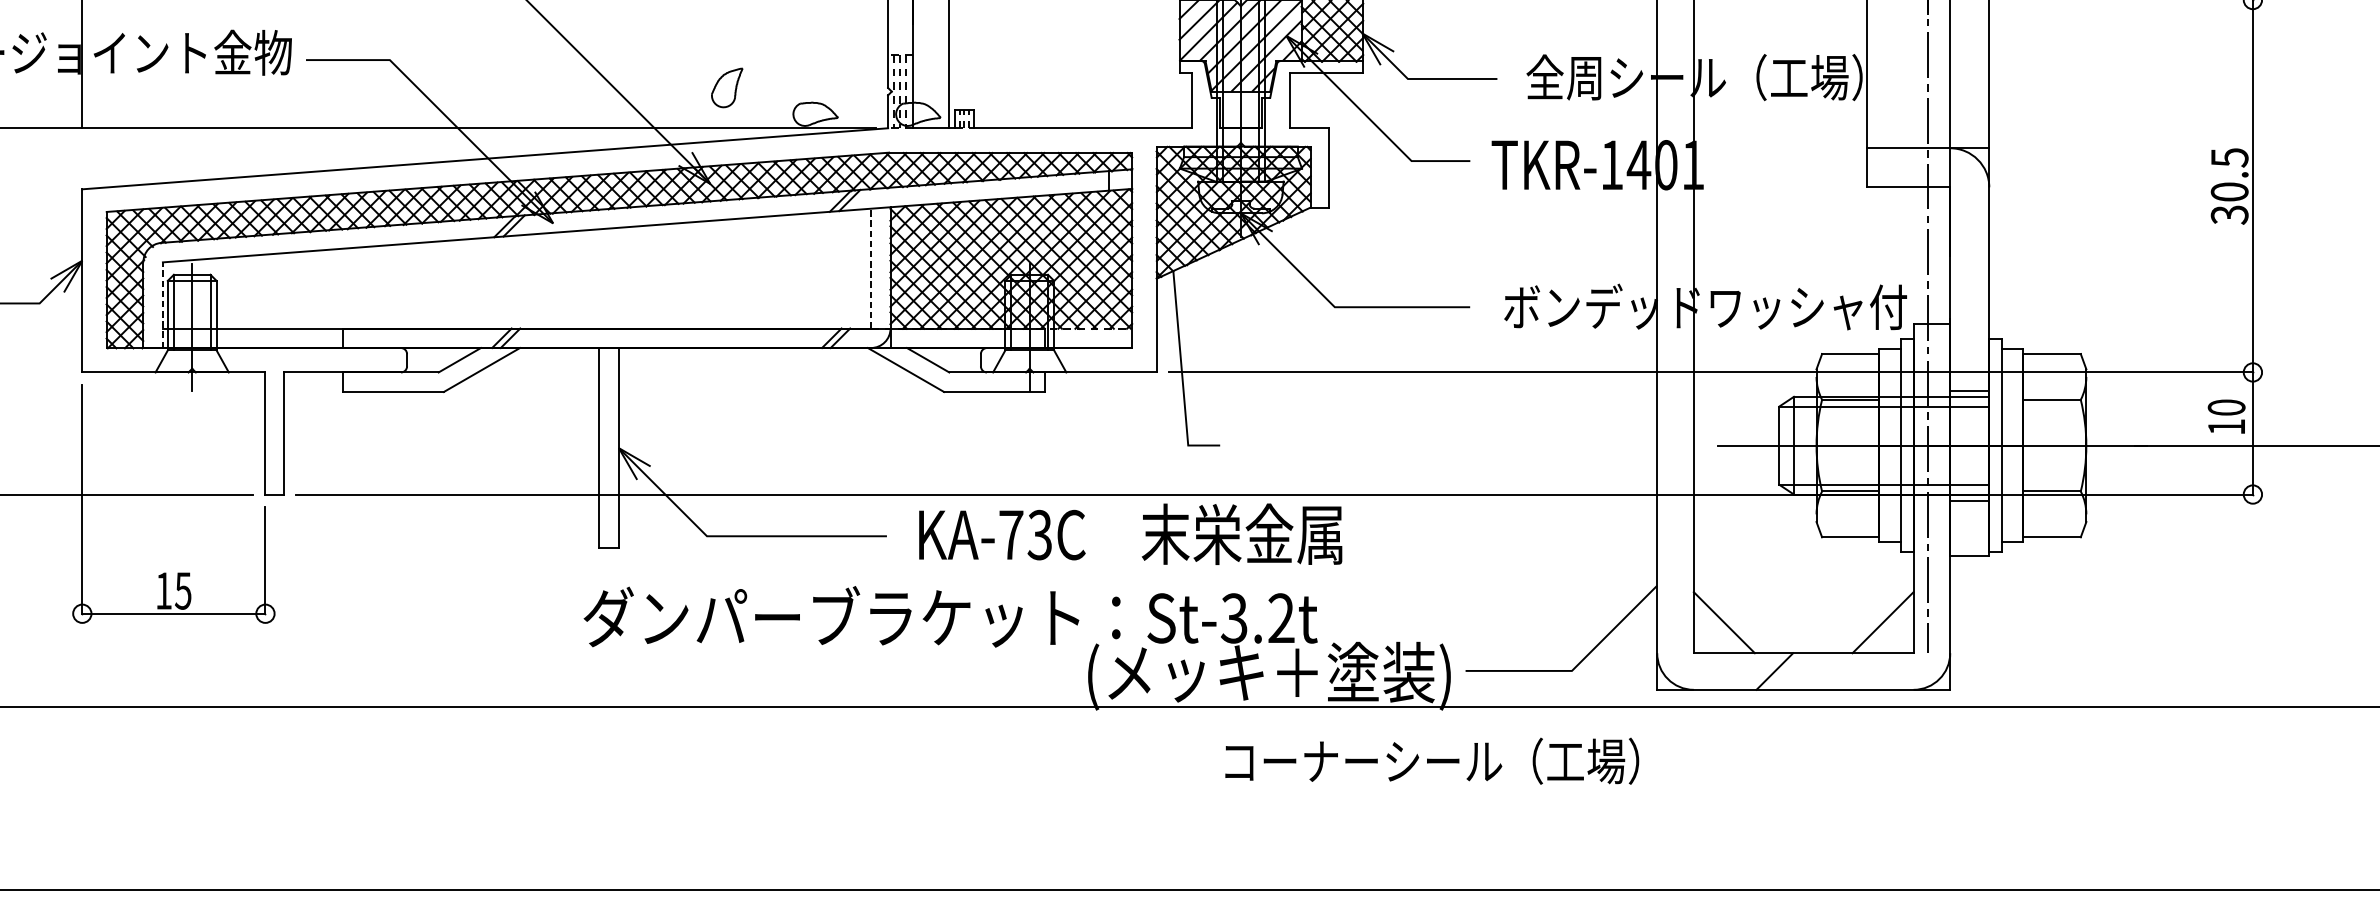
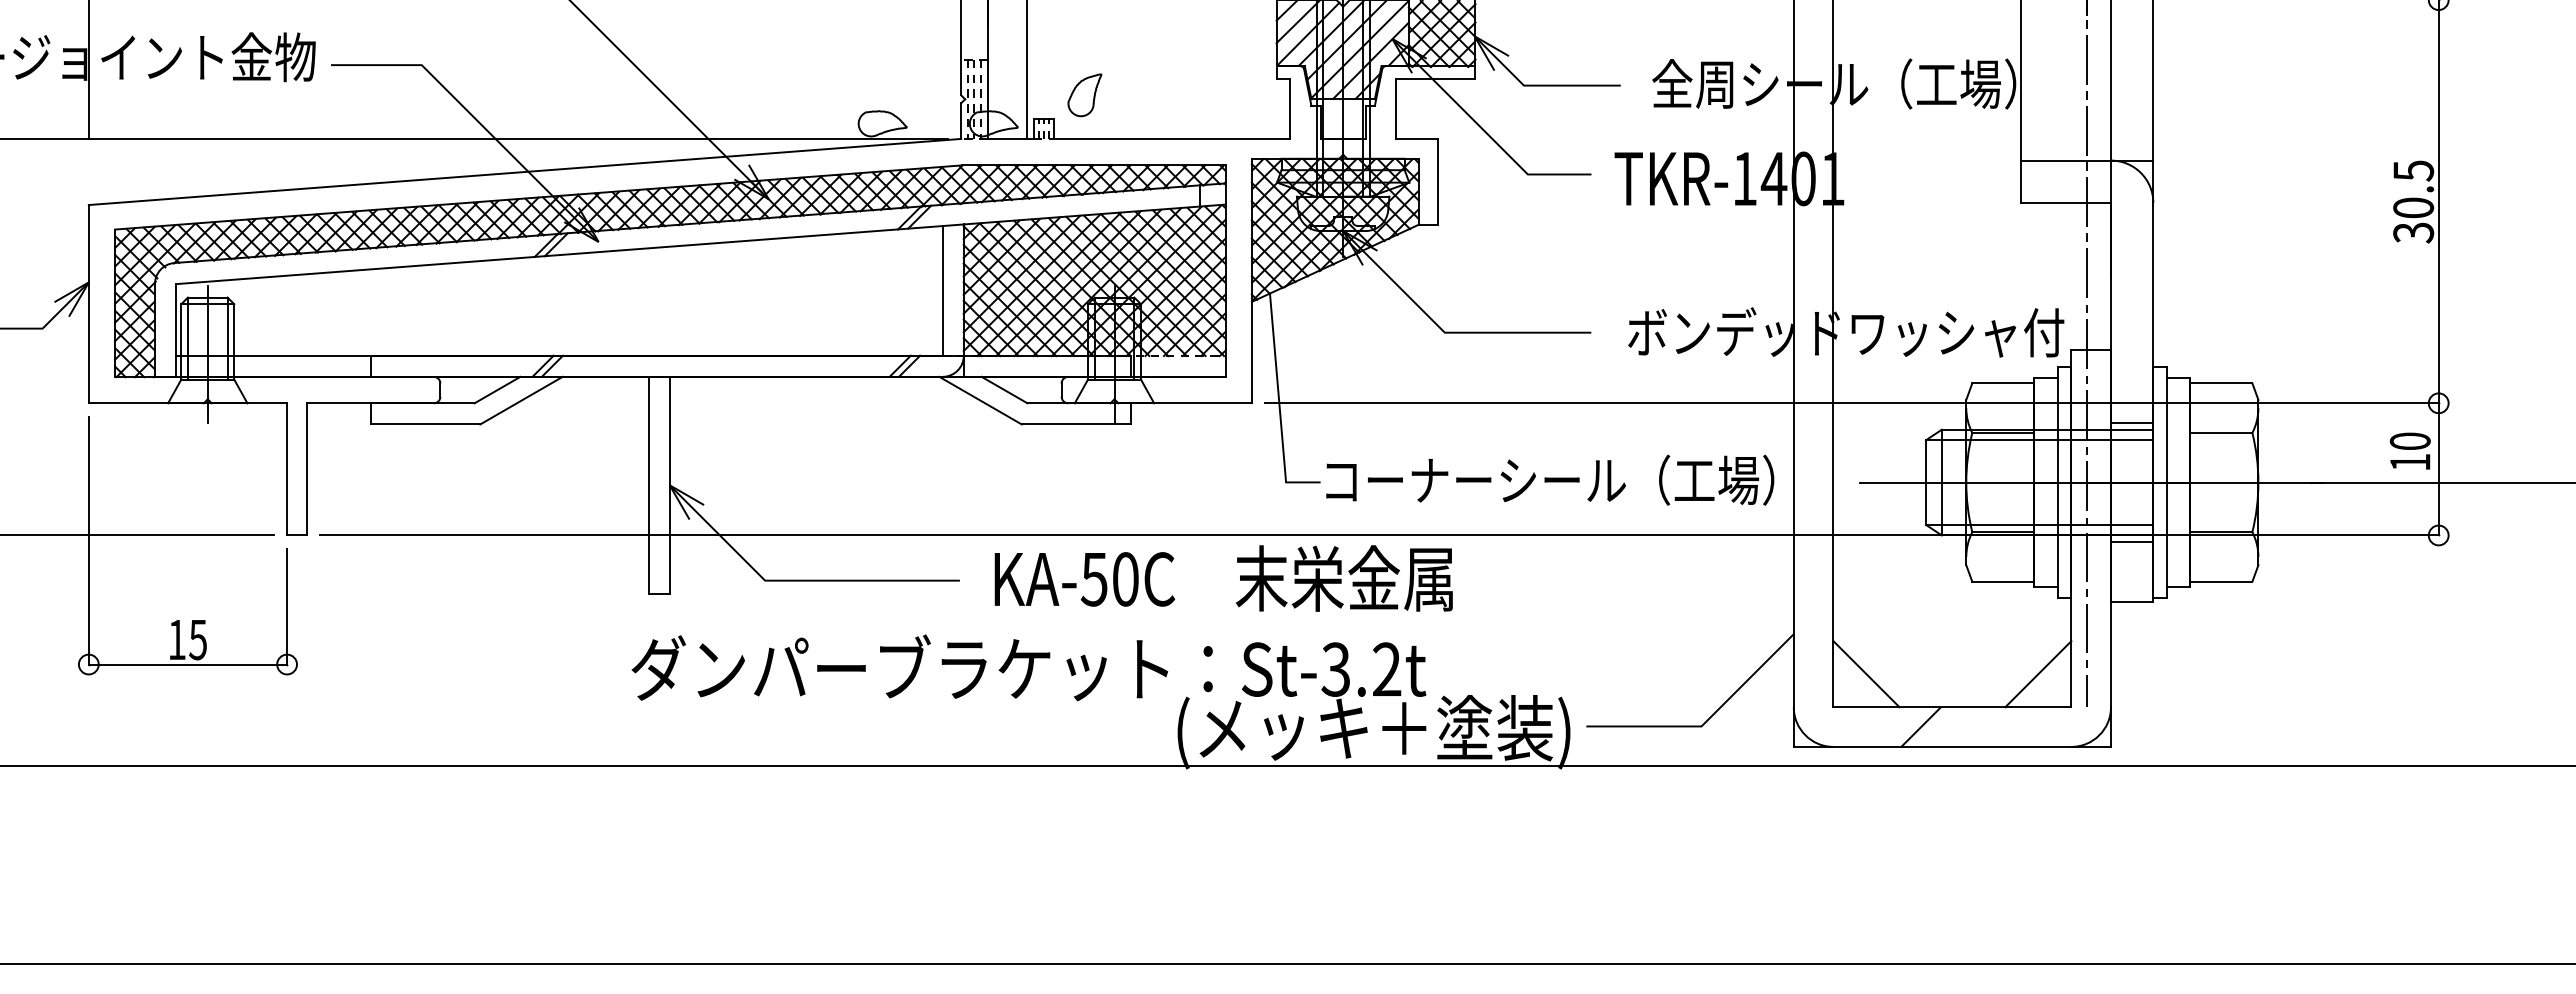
part: (726, 88) -> (1084, 95), moved
line: (870, 268) -> (942, 290), dashed -> solid
line: (163, 305) -> (176, 330), dashed -> solid
text: (1025, 535) -> (1109, 579), KA-73C -> KA-50C
text: (1432, 760) -> (1550, 479), moved

